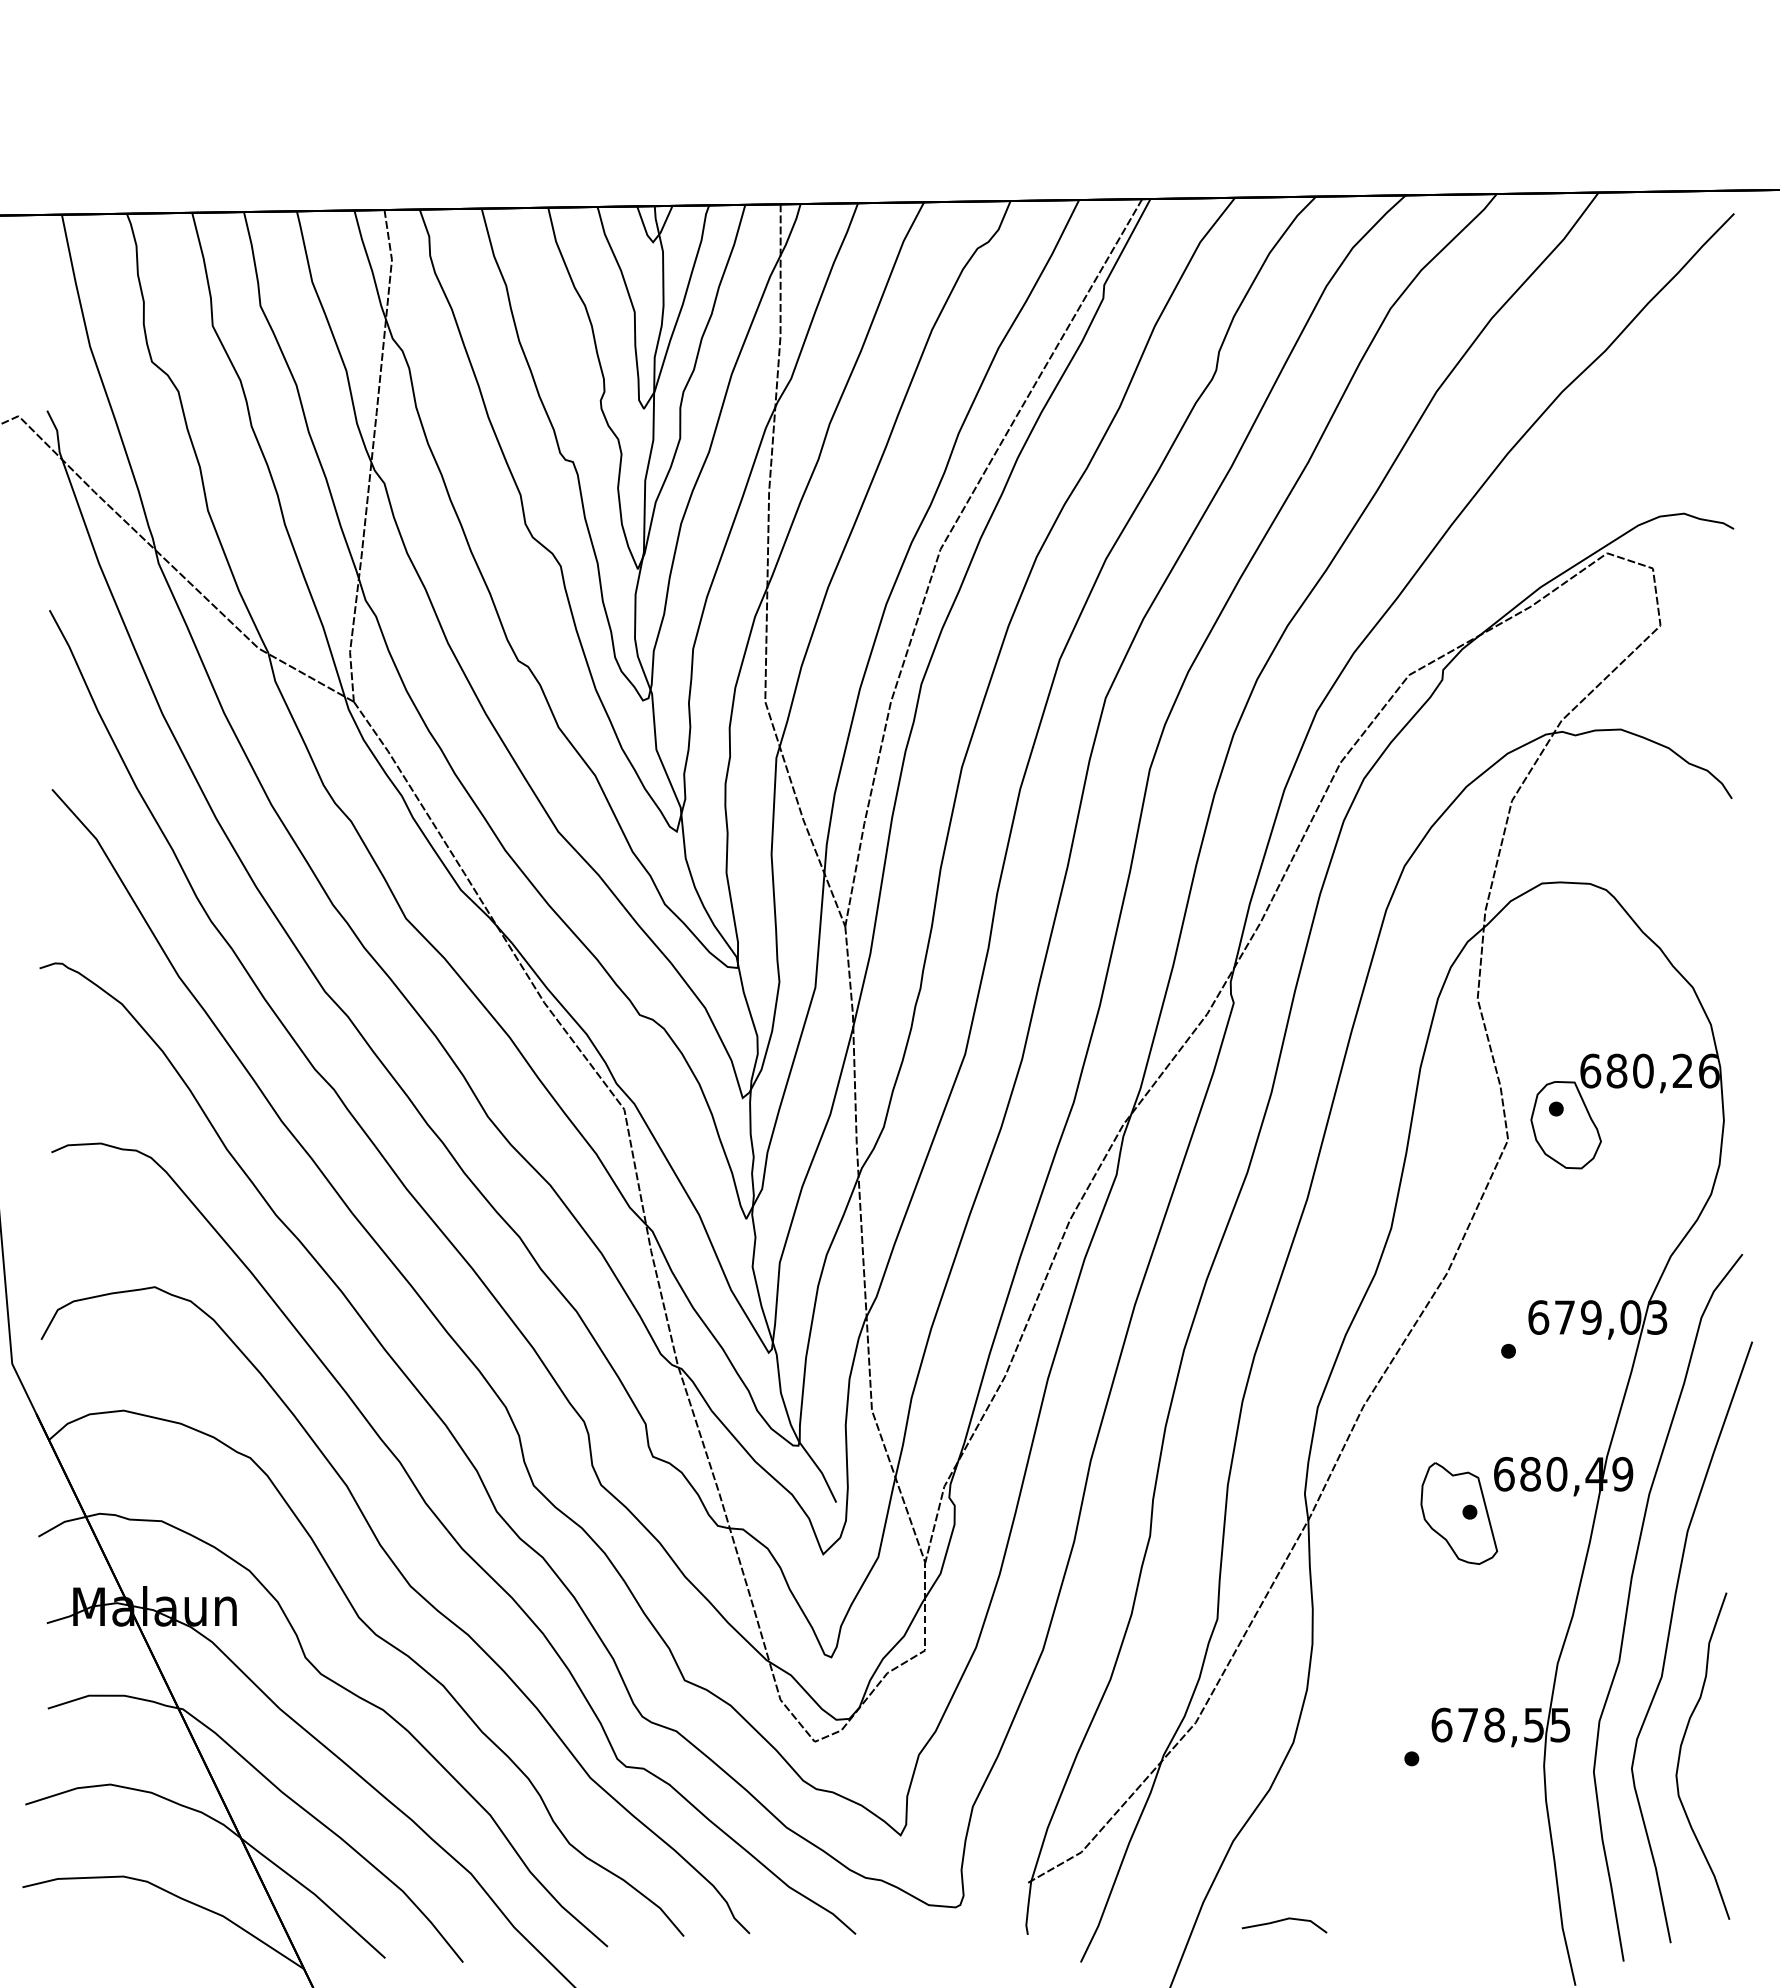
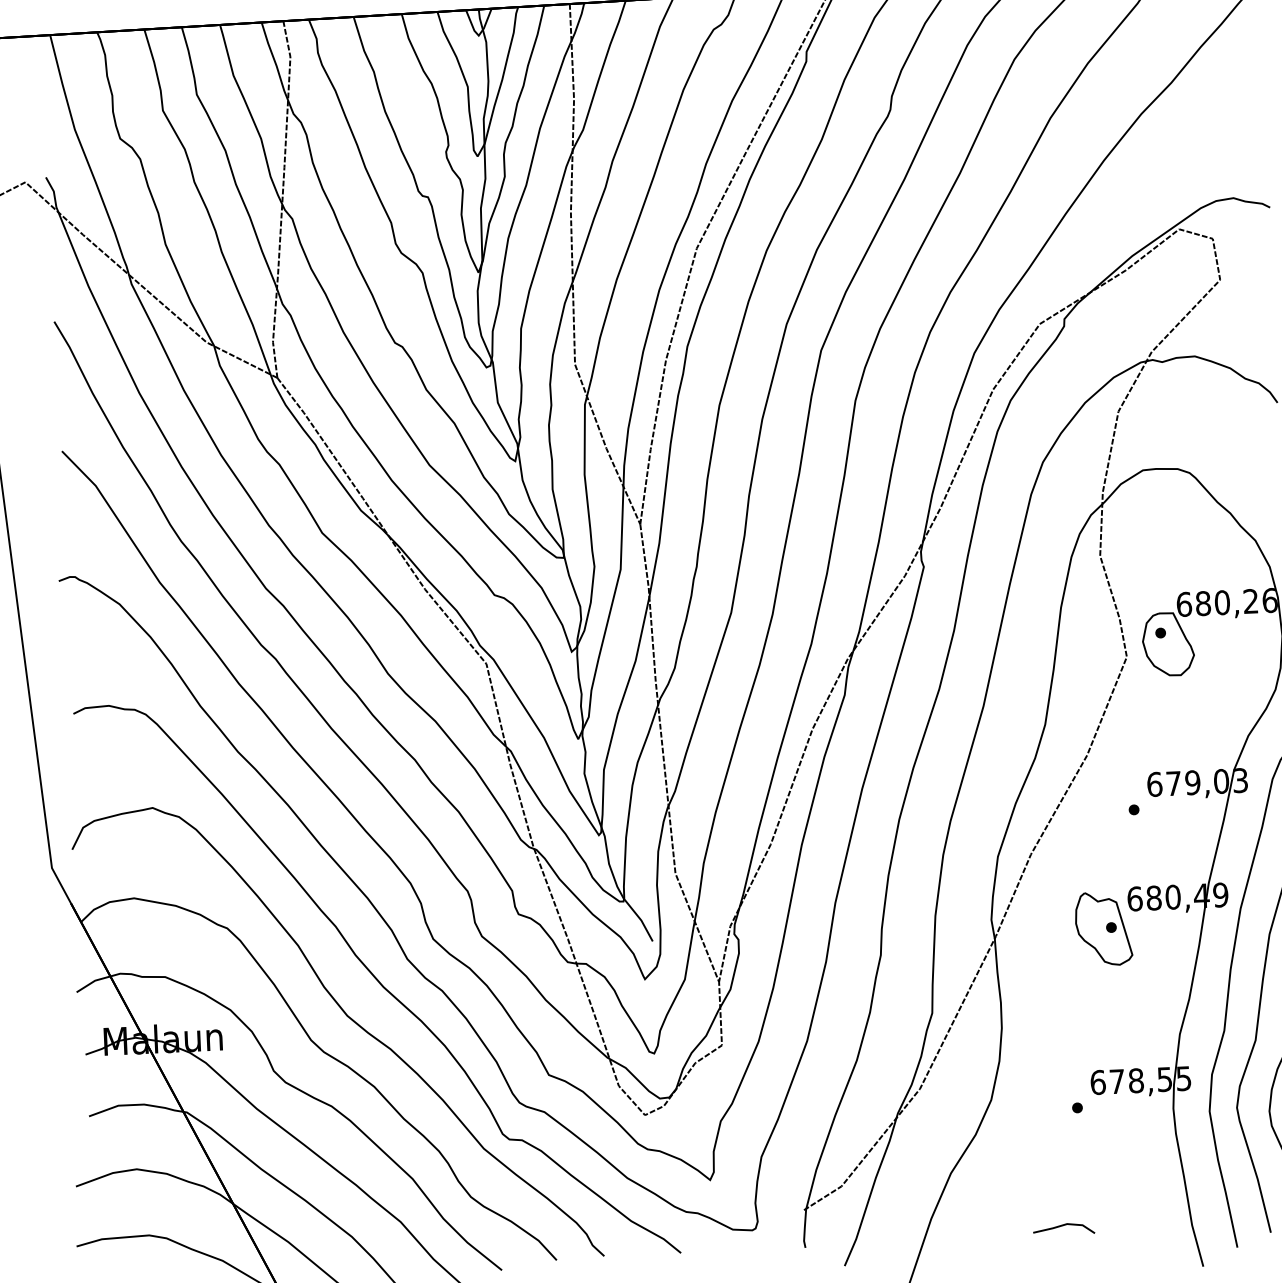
line: (1284, 1920) -> (1063, 1225), moved

